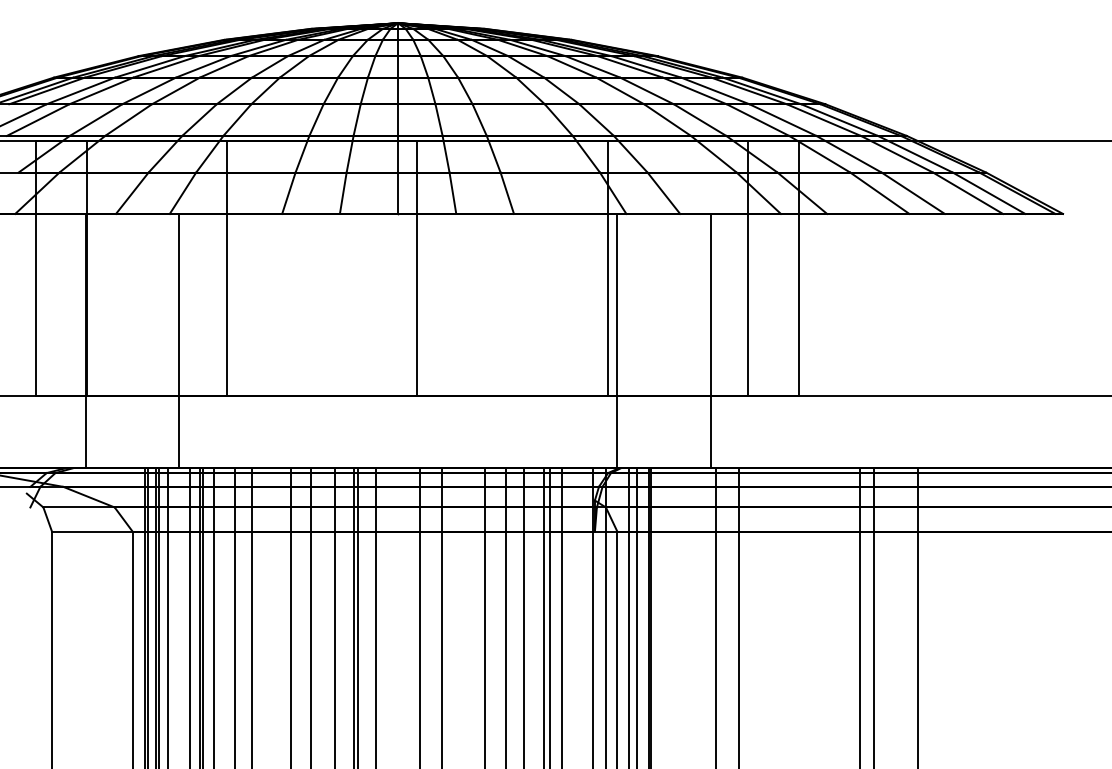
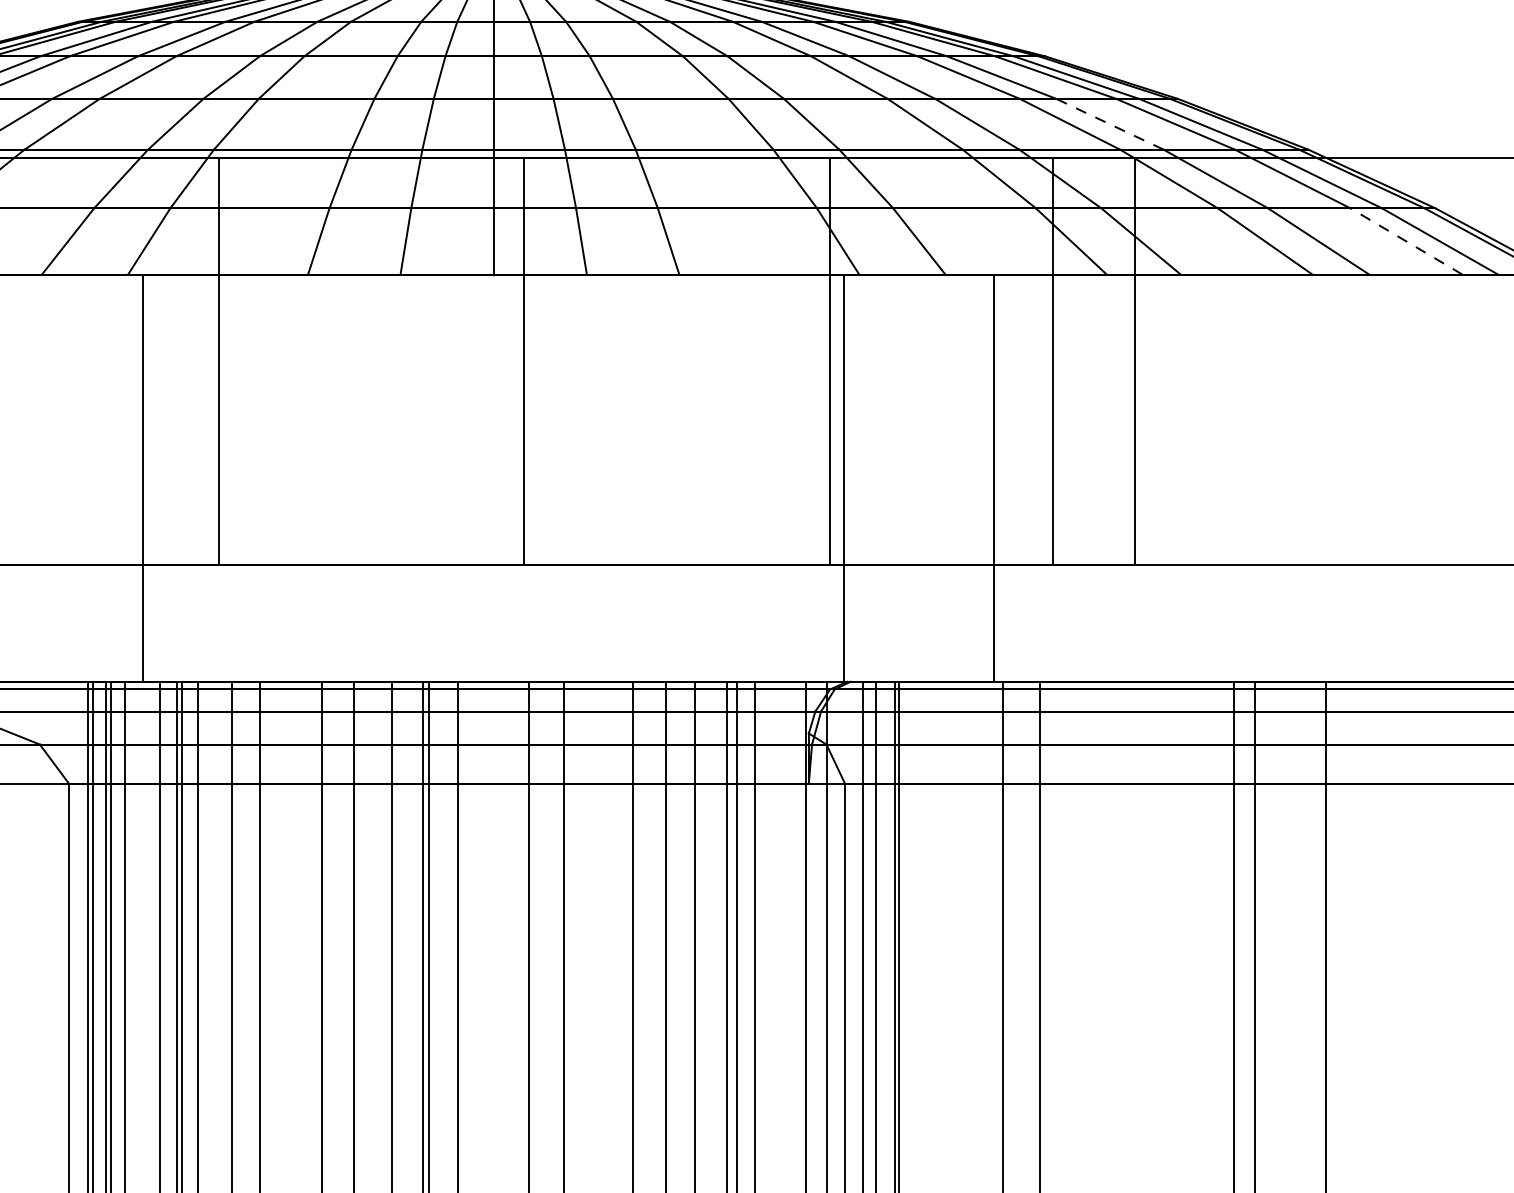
line: (782, 119) -> (1109, 123), solid -> dashed
line: (968, 193) -> (1407, 241), solid -> dashed

